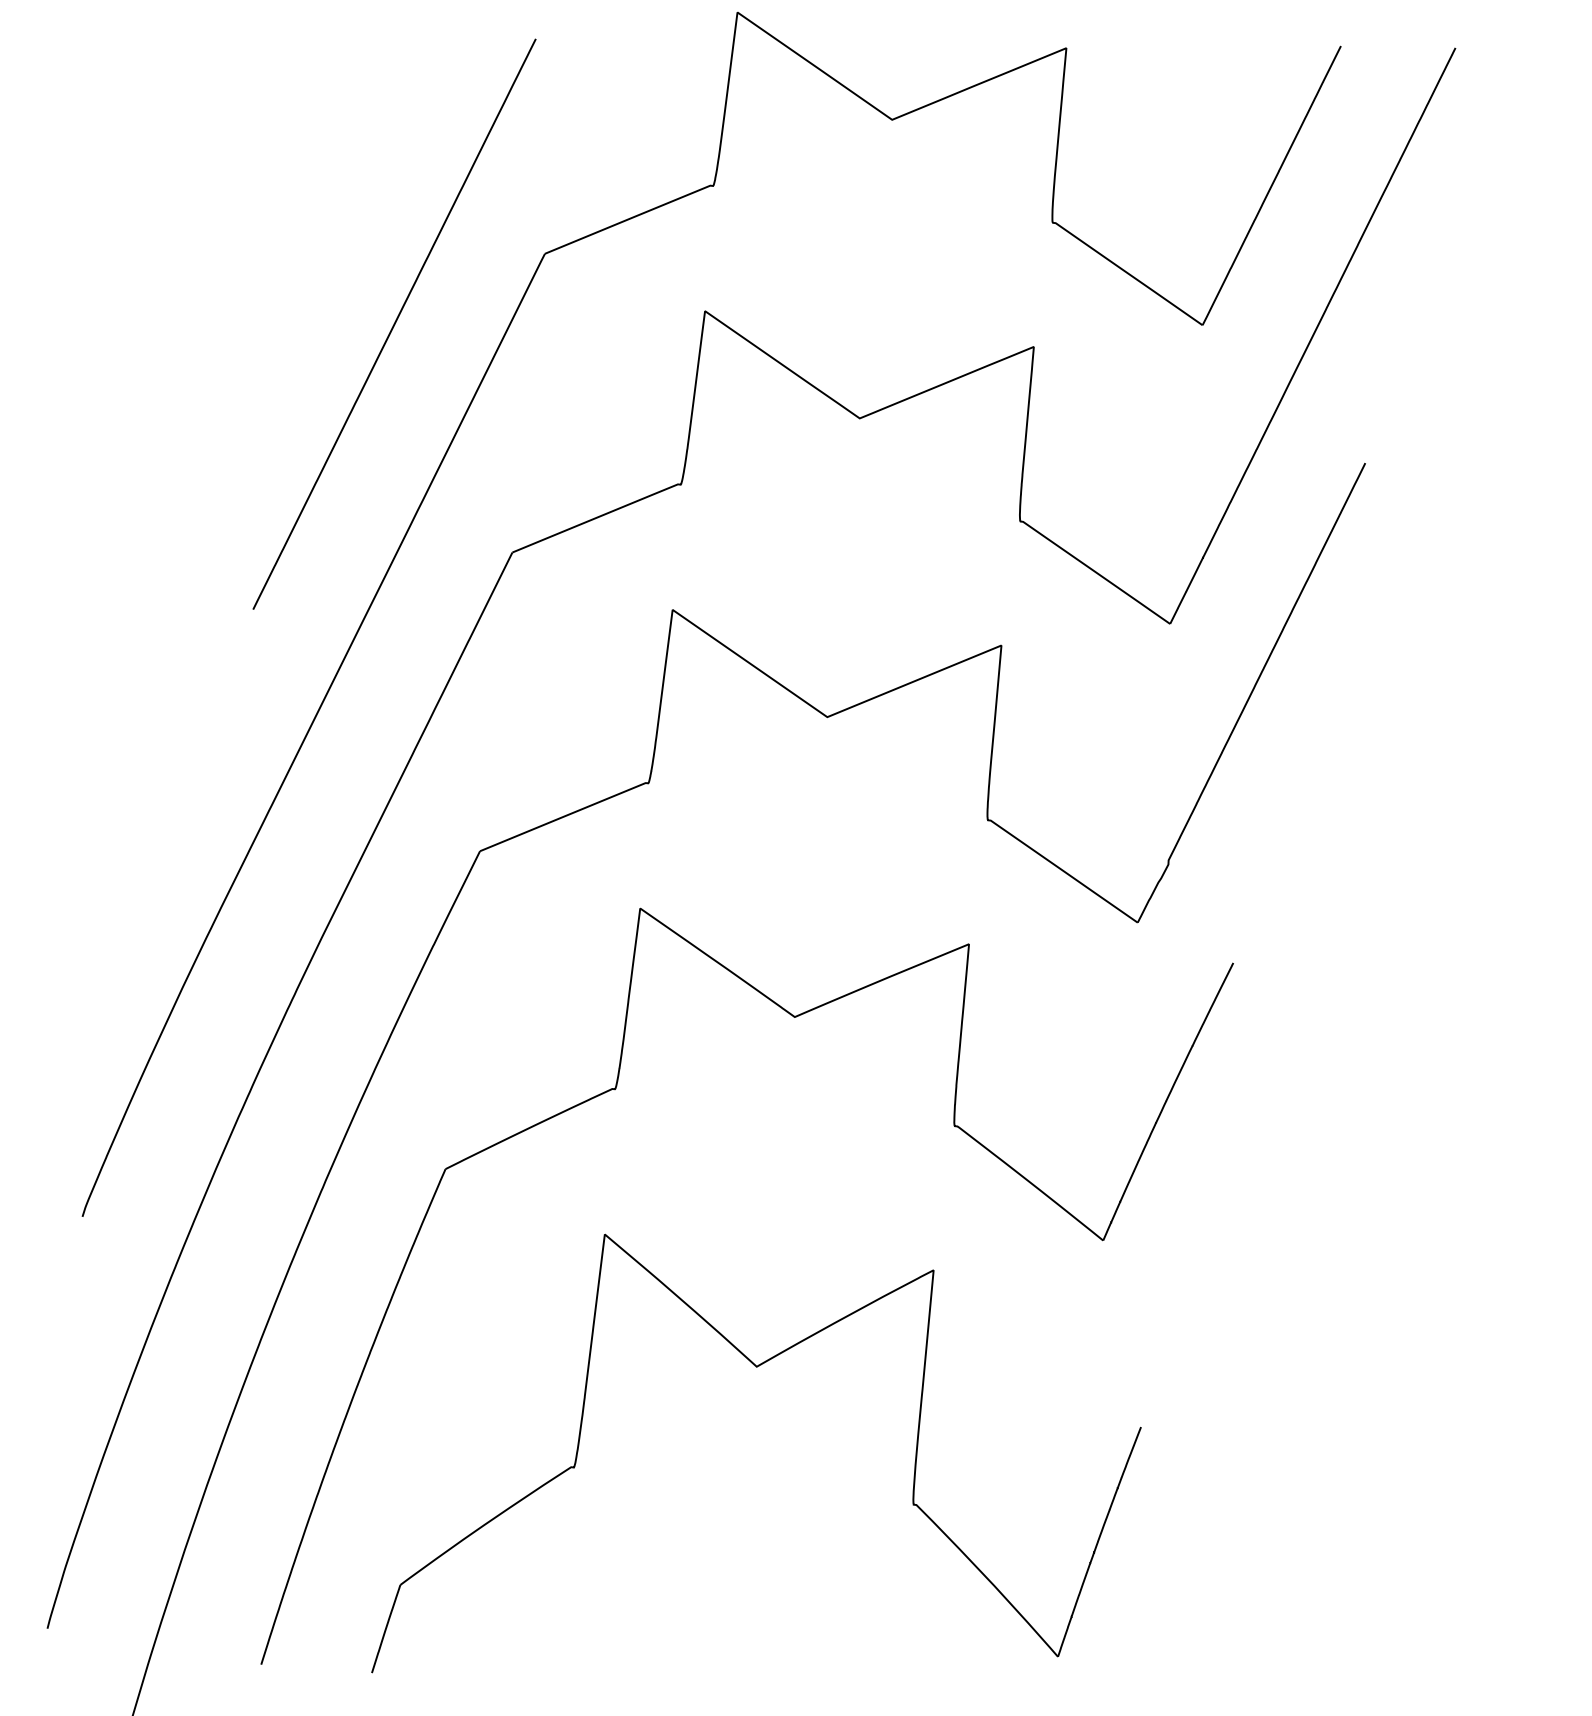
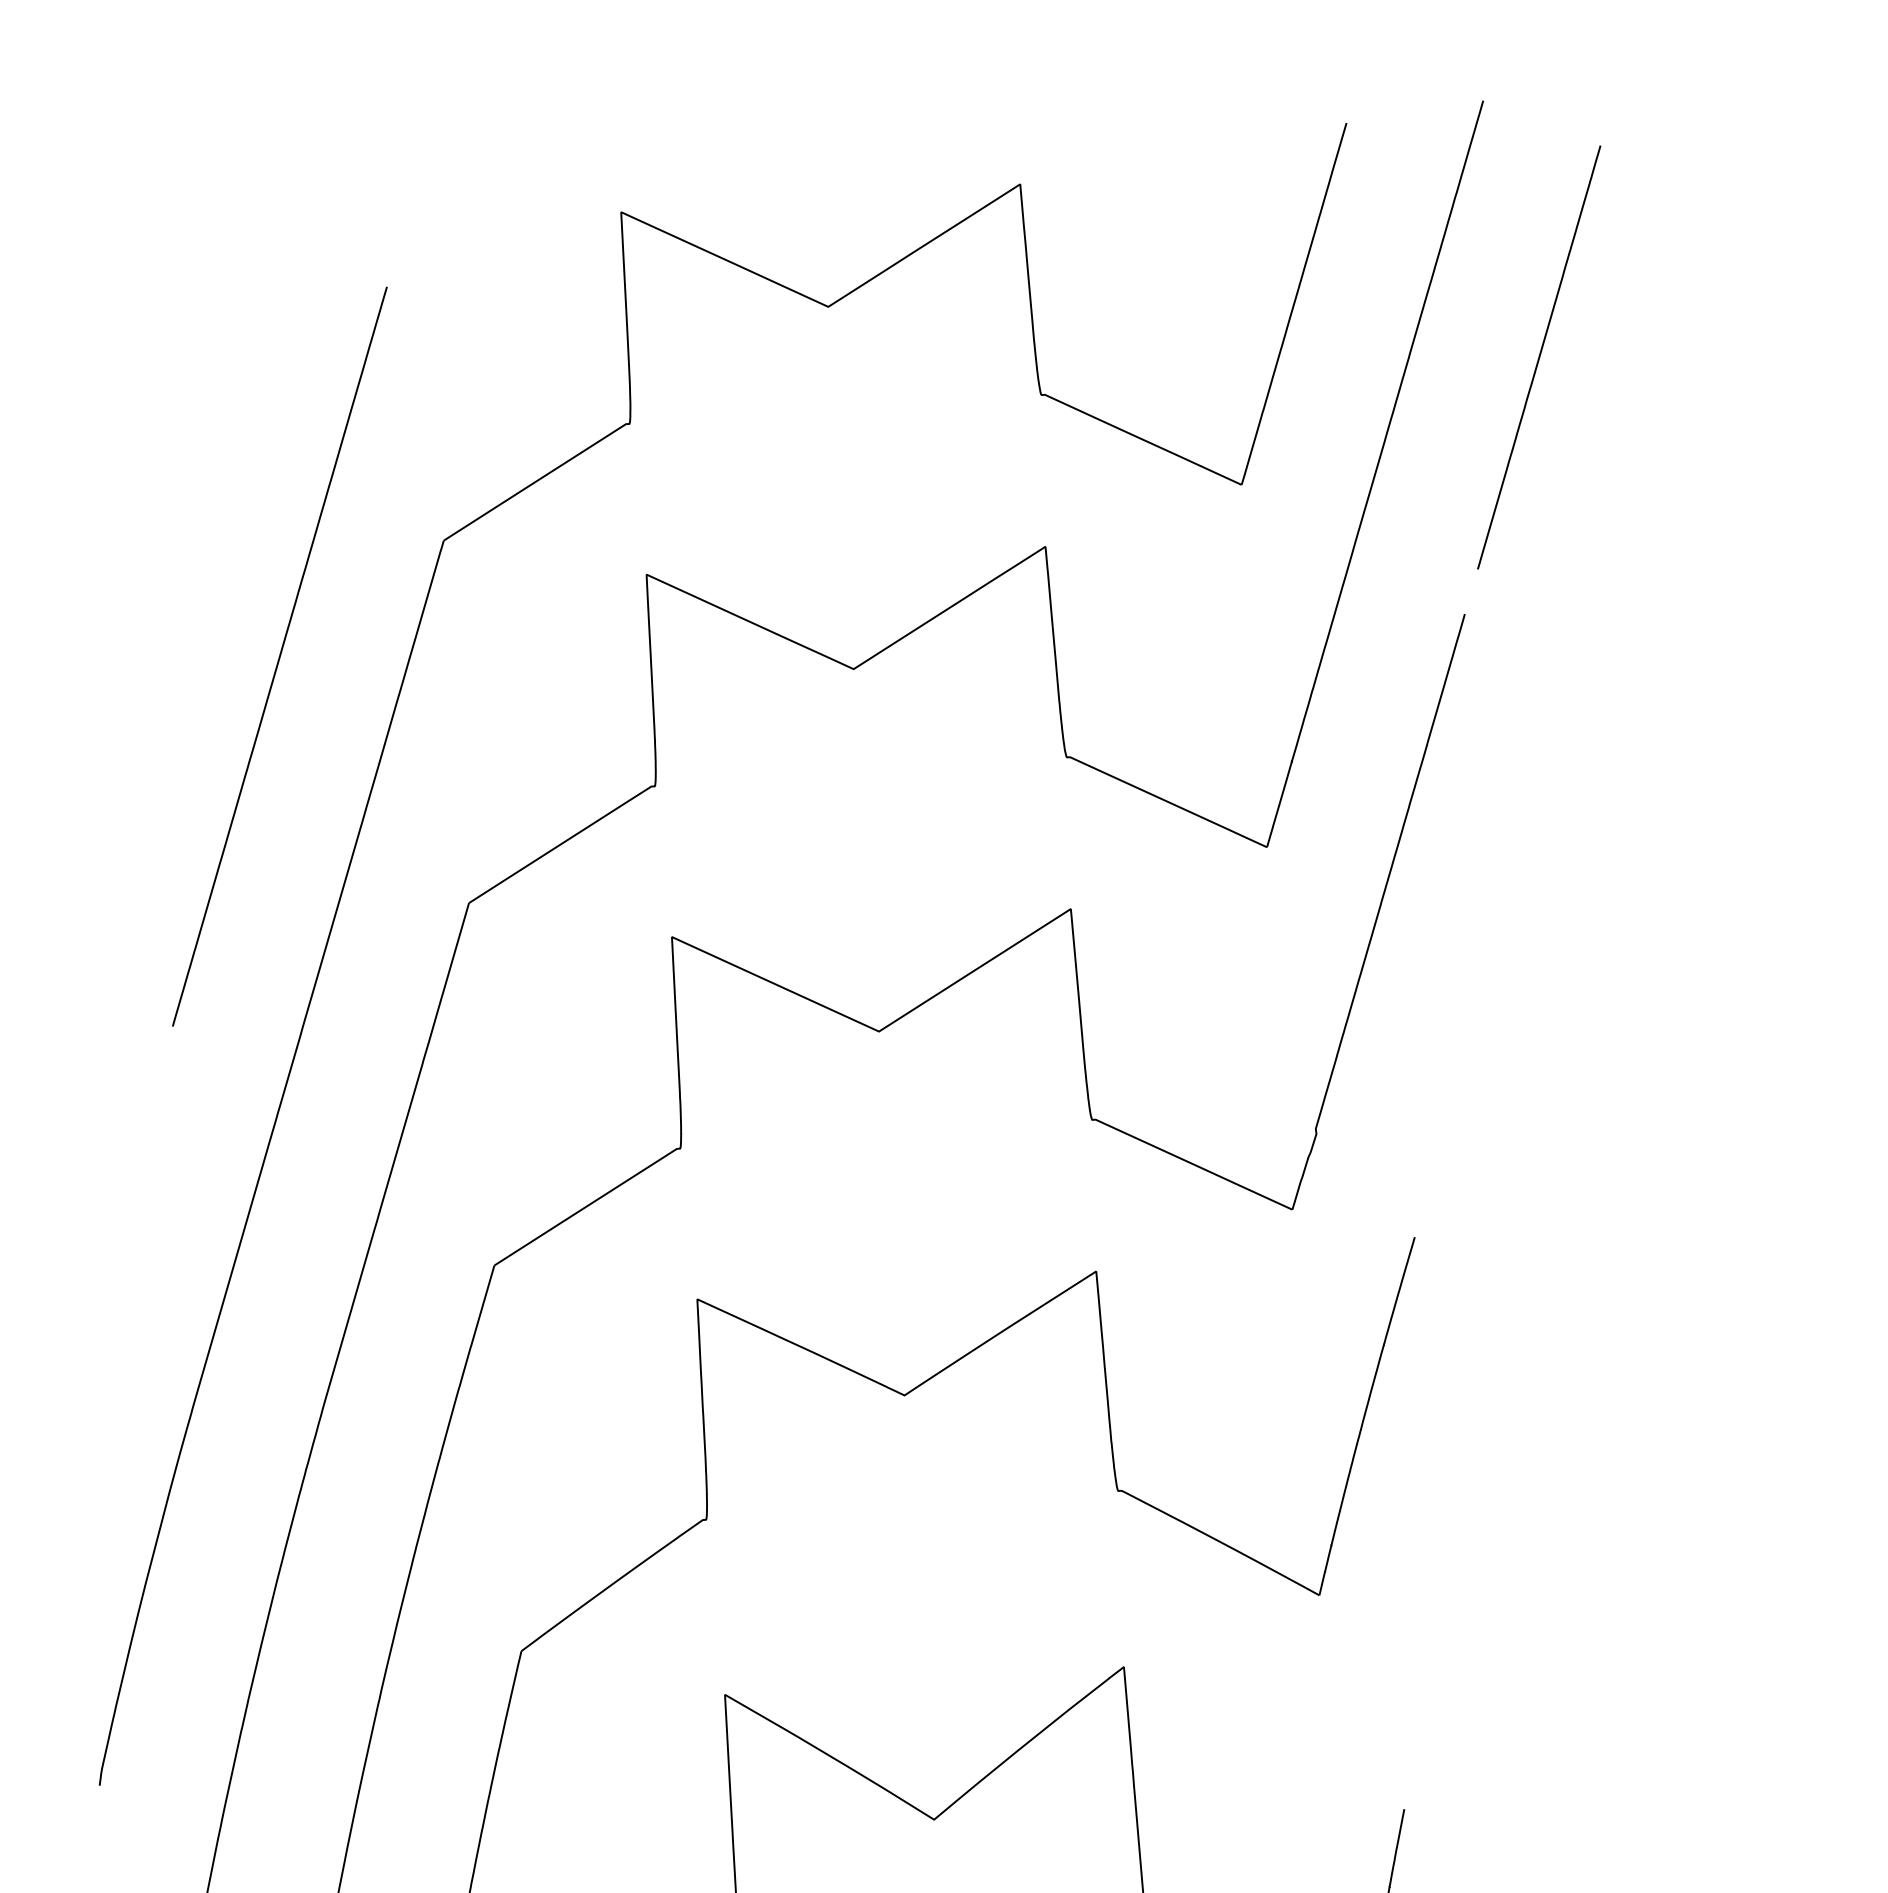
line: (1462, 264) -> (1537, 356), added

